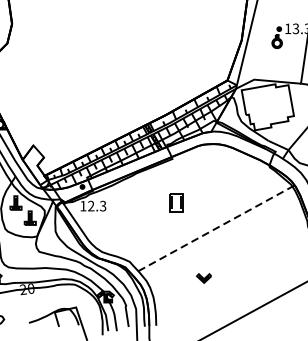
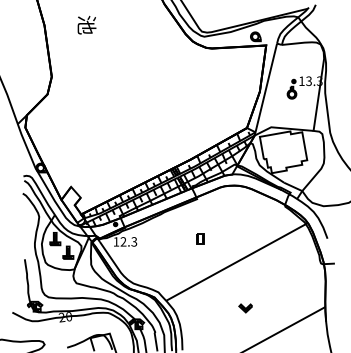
part: (176, 202) -> (200, 238), size x0.62
line: (217, 227) -> (237, 261), dashed -> solid
part: (203, 278) -> (245, 308), moved

